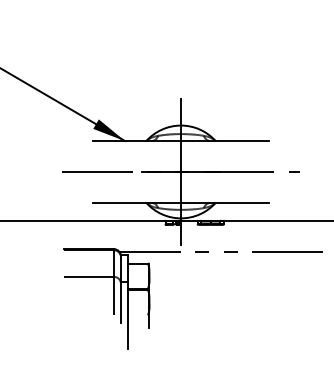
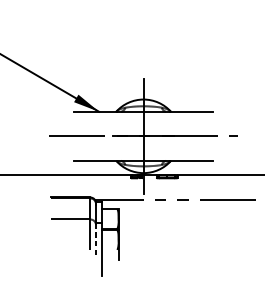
line: (120, 302) -> (95, 239), solid -> dashed

